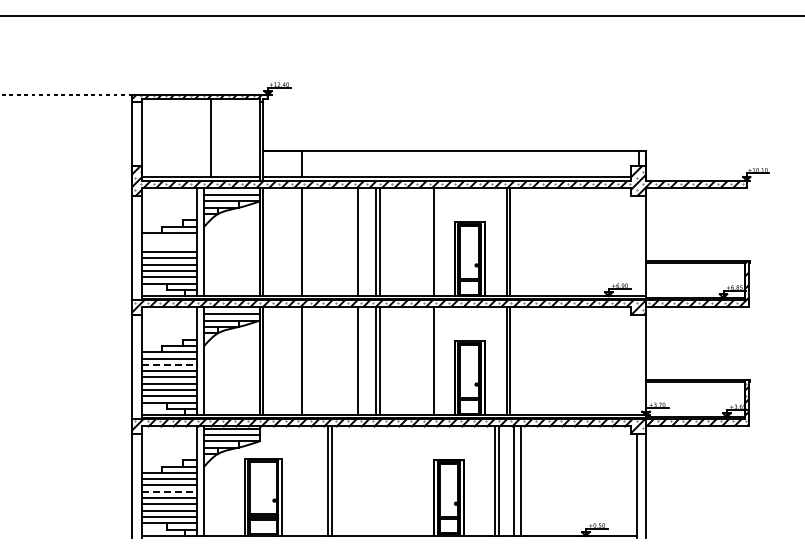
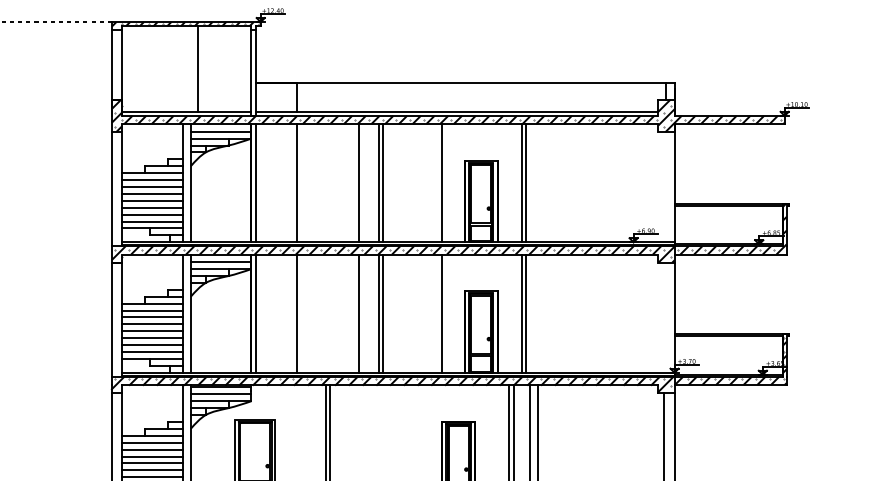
line: (168, 239) -> (151, 180), added
line: (168, 245) -> (151, 186), added
line: (169, 364) -> (152, 317), dashed -> solid
line: (169, 491) -> (152, 456), dashed -> solid

